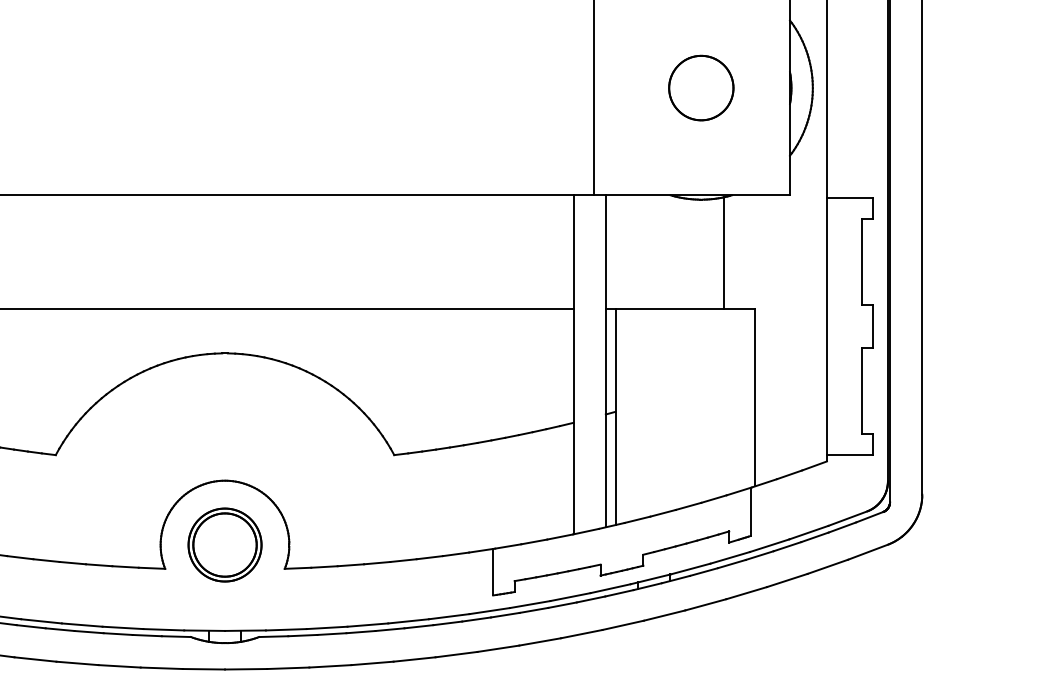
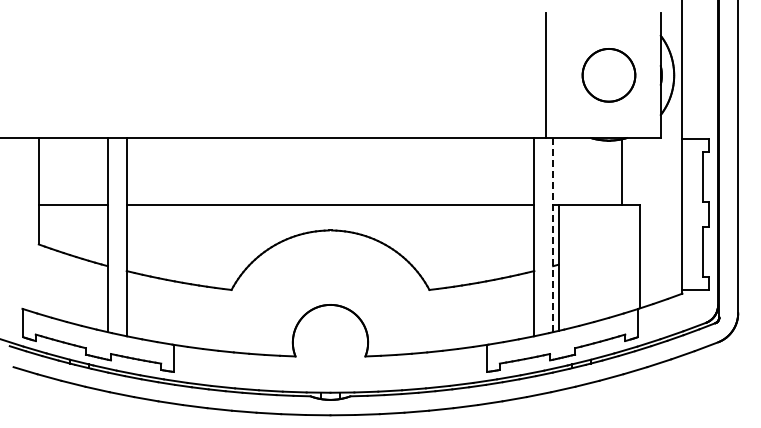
part: (700, 88) -> (608, 75), size x1.4
line: (606, 361) -> (553, 235), solid -> dashed
part: (225, 544) -> (330, 342), removed

